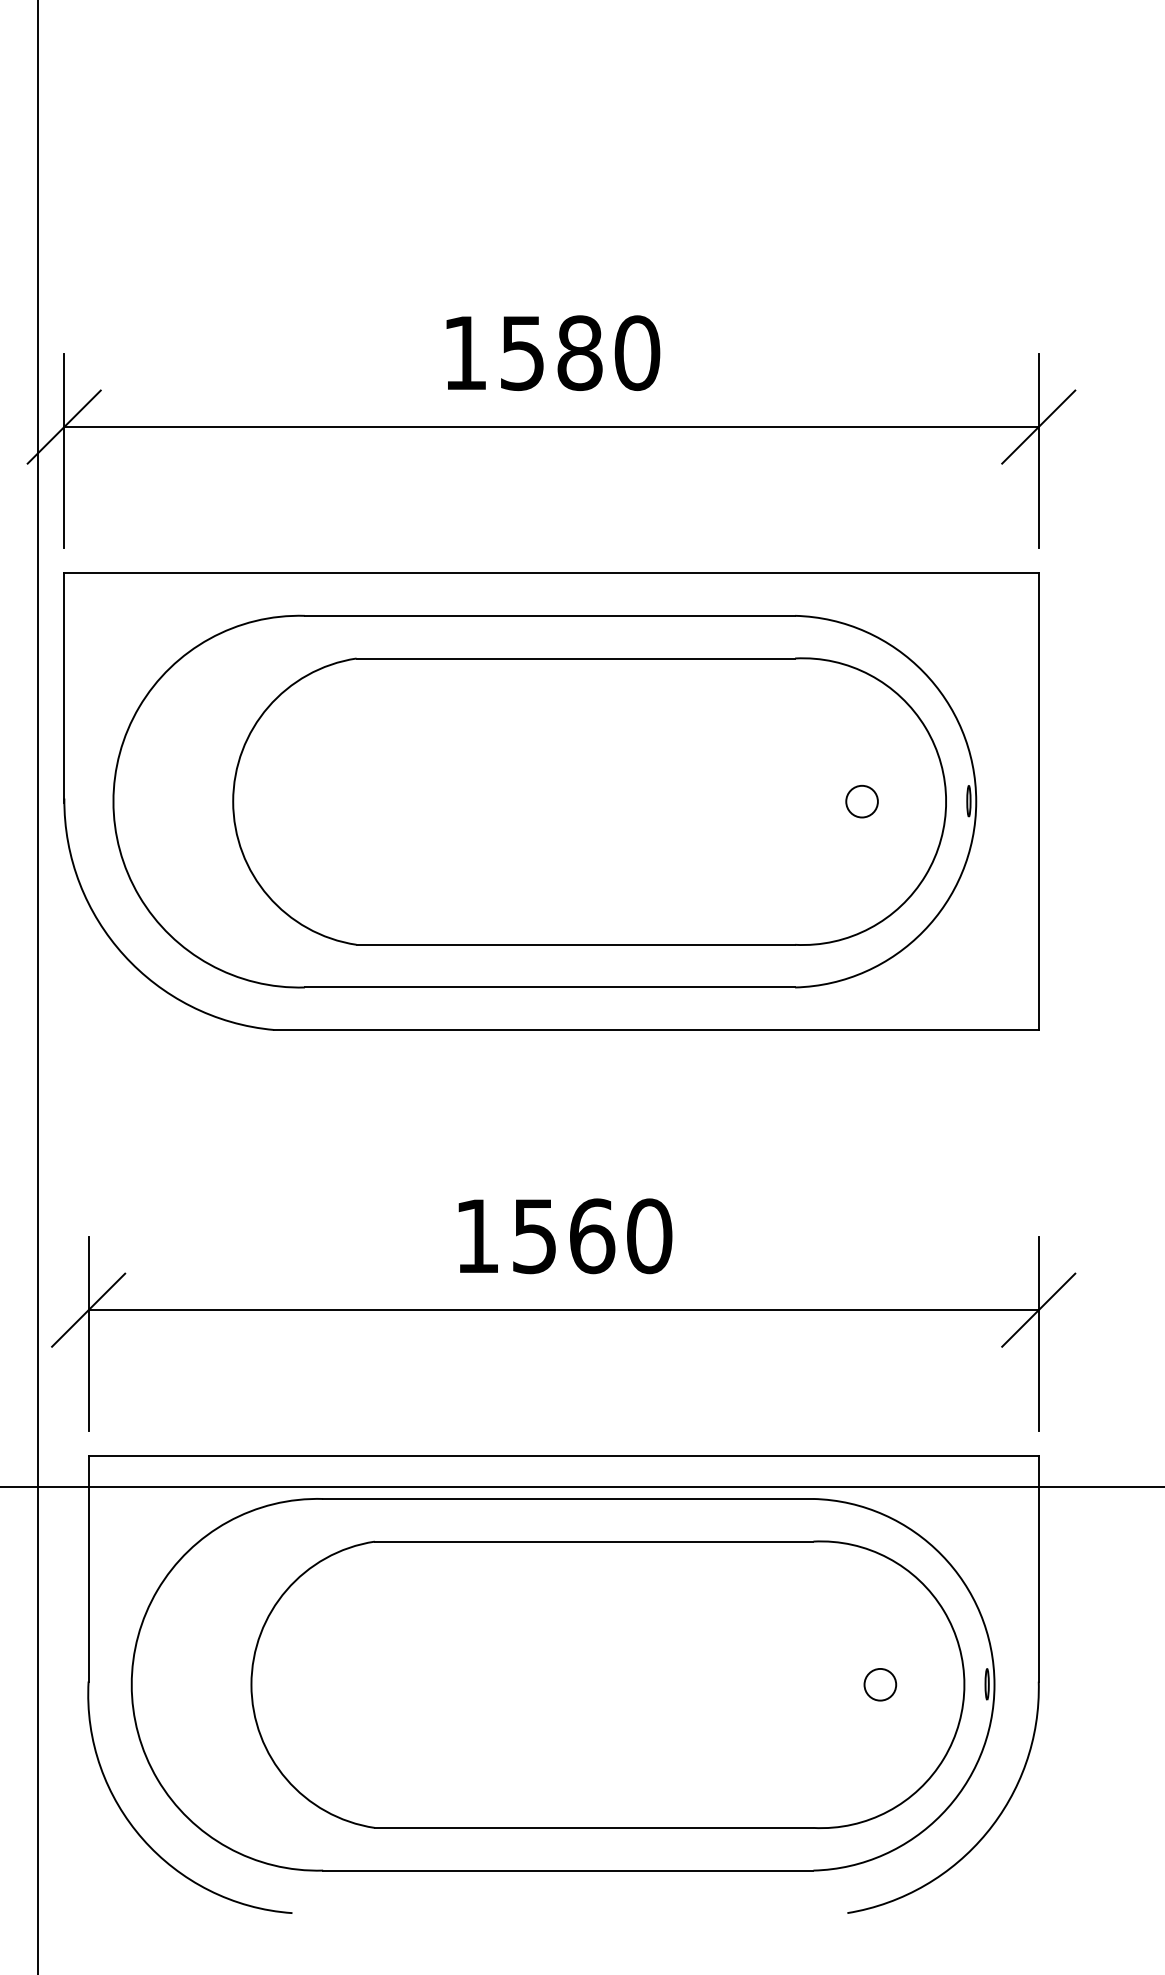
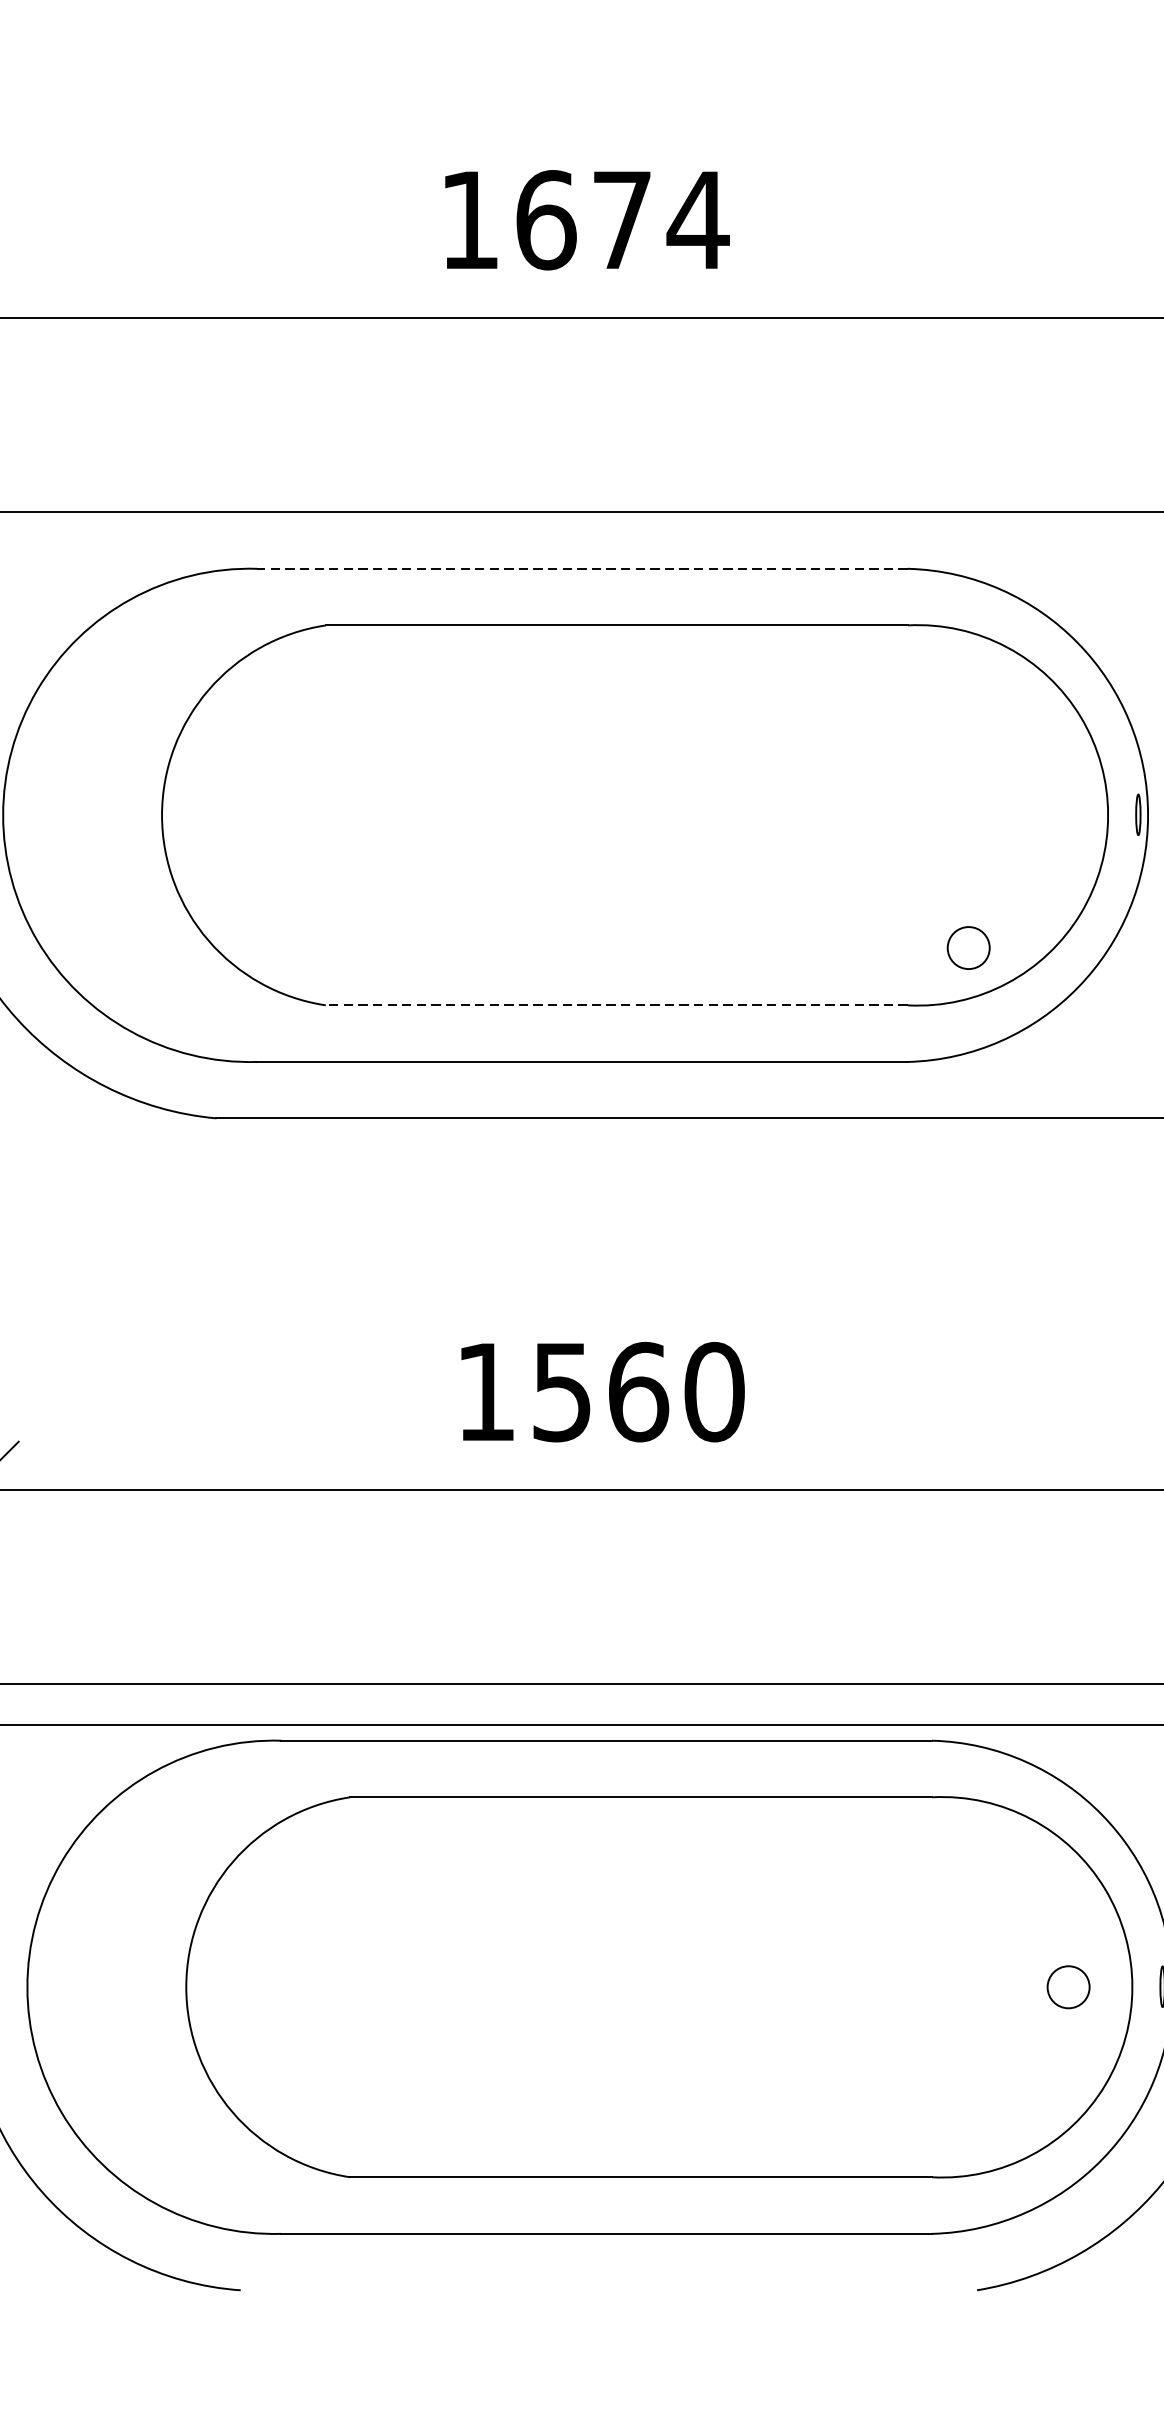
text: (580, 353) -> (622, 220), 1580 -> 1674
line: (549, 615) -> (581, 568), solid -> dashed
circle: (861, 801) -> (967, 947), moved
line: (575, 944) -> (616, 1004), solid -> dashed
circle: (880, 1684) -> (1068, 1986), moved

